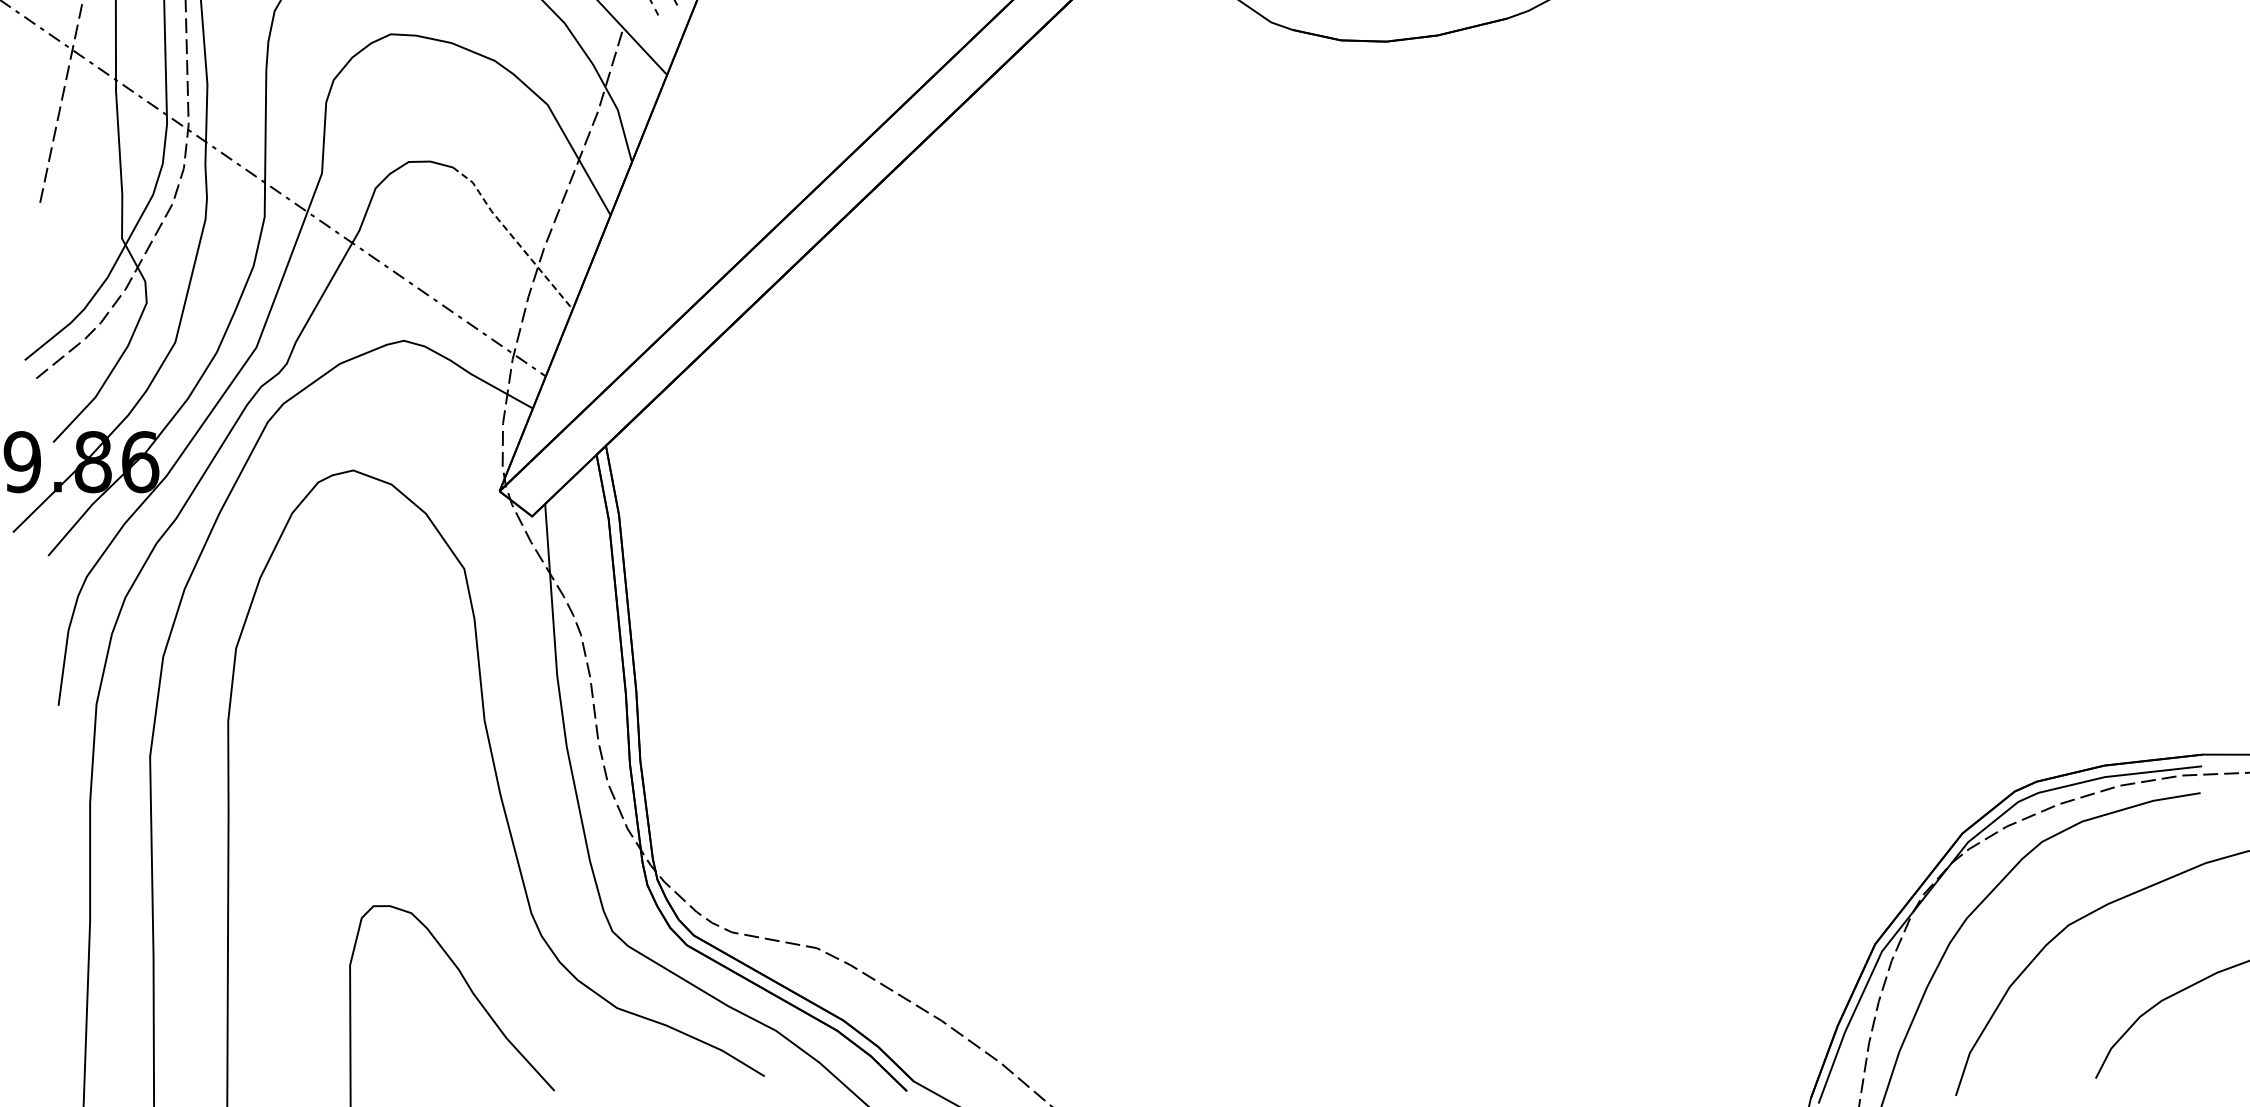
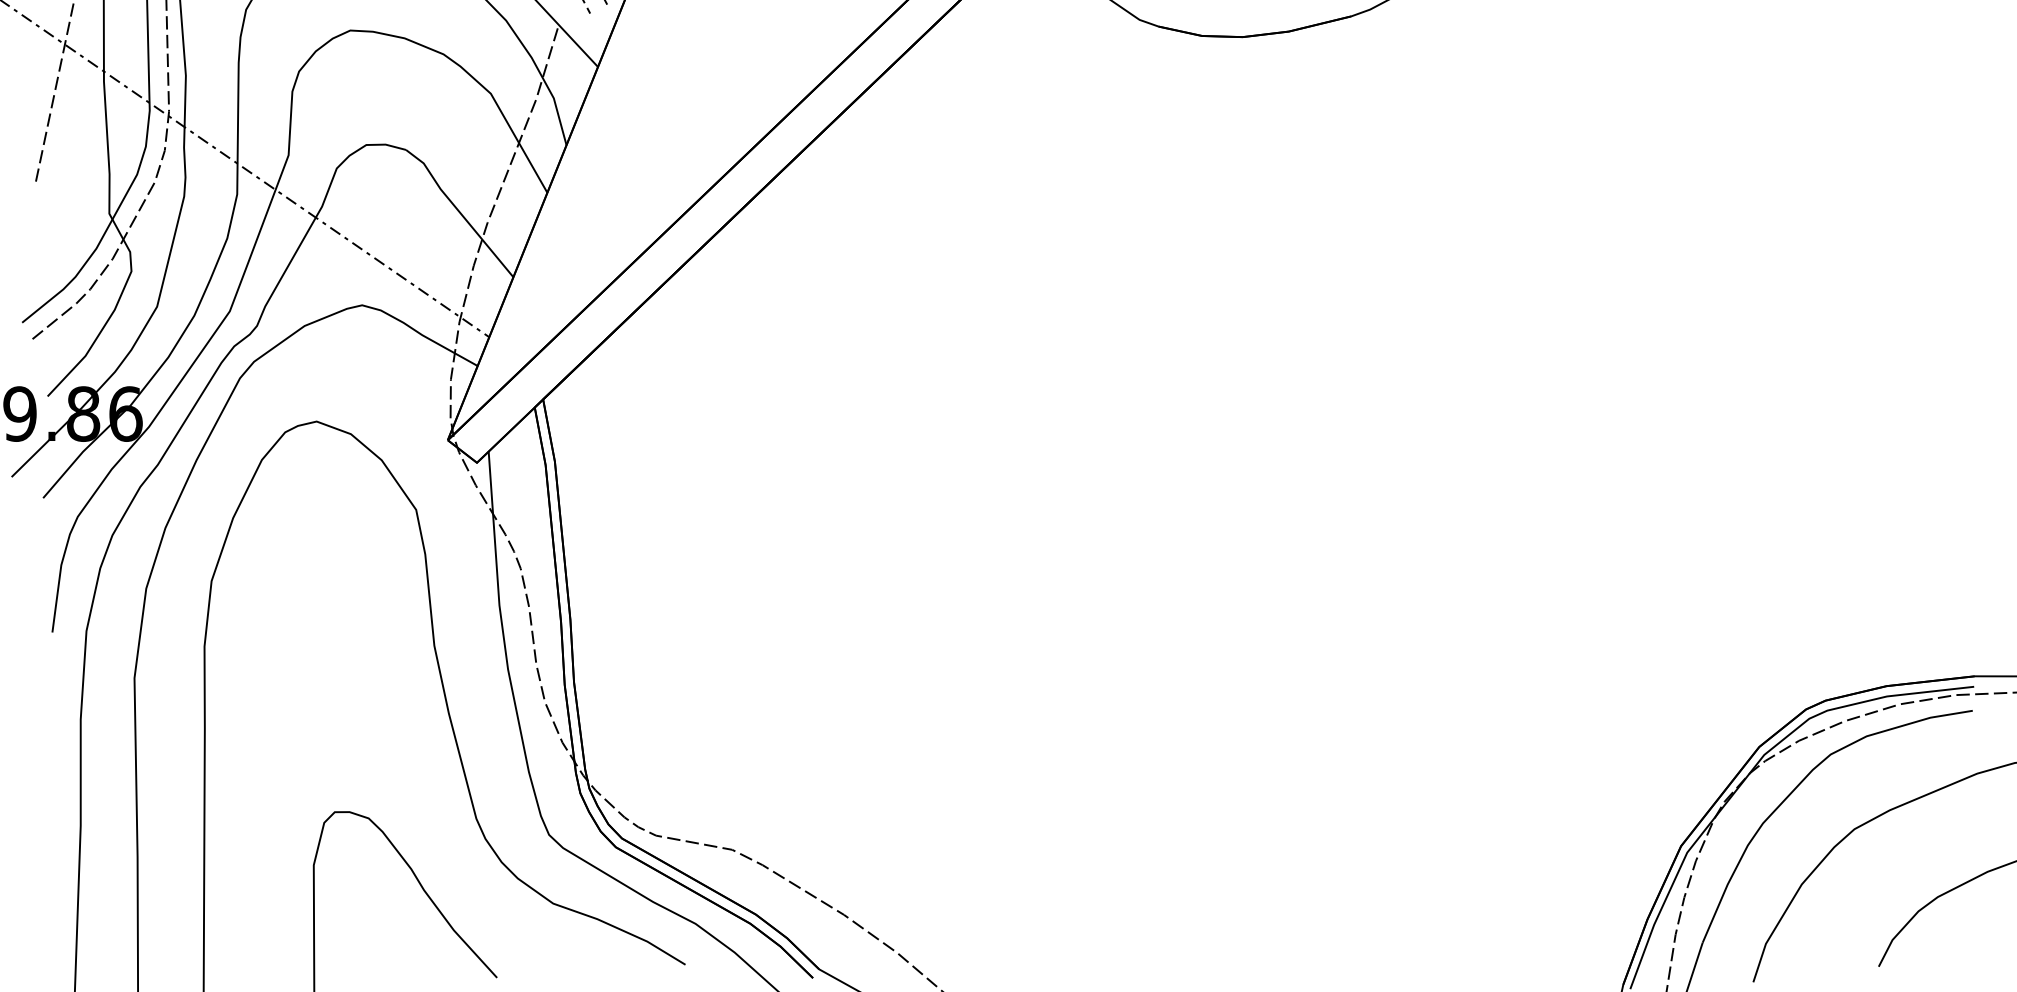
line: (512, 236) -> (459, 211), dashed -> solid

